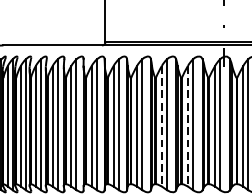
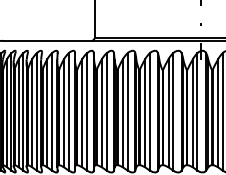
line: (162, 126) -> (145, 113), dashed -> solid
line: (187, 126) -> (168, 113), dashed -> solid

